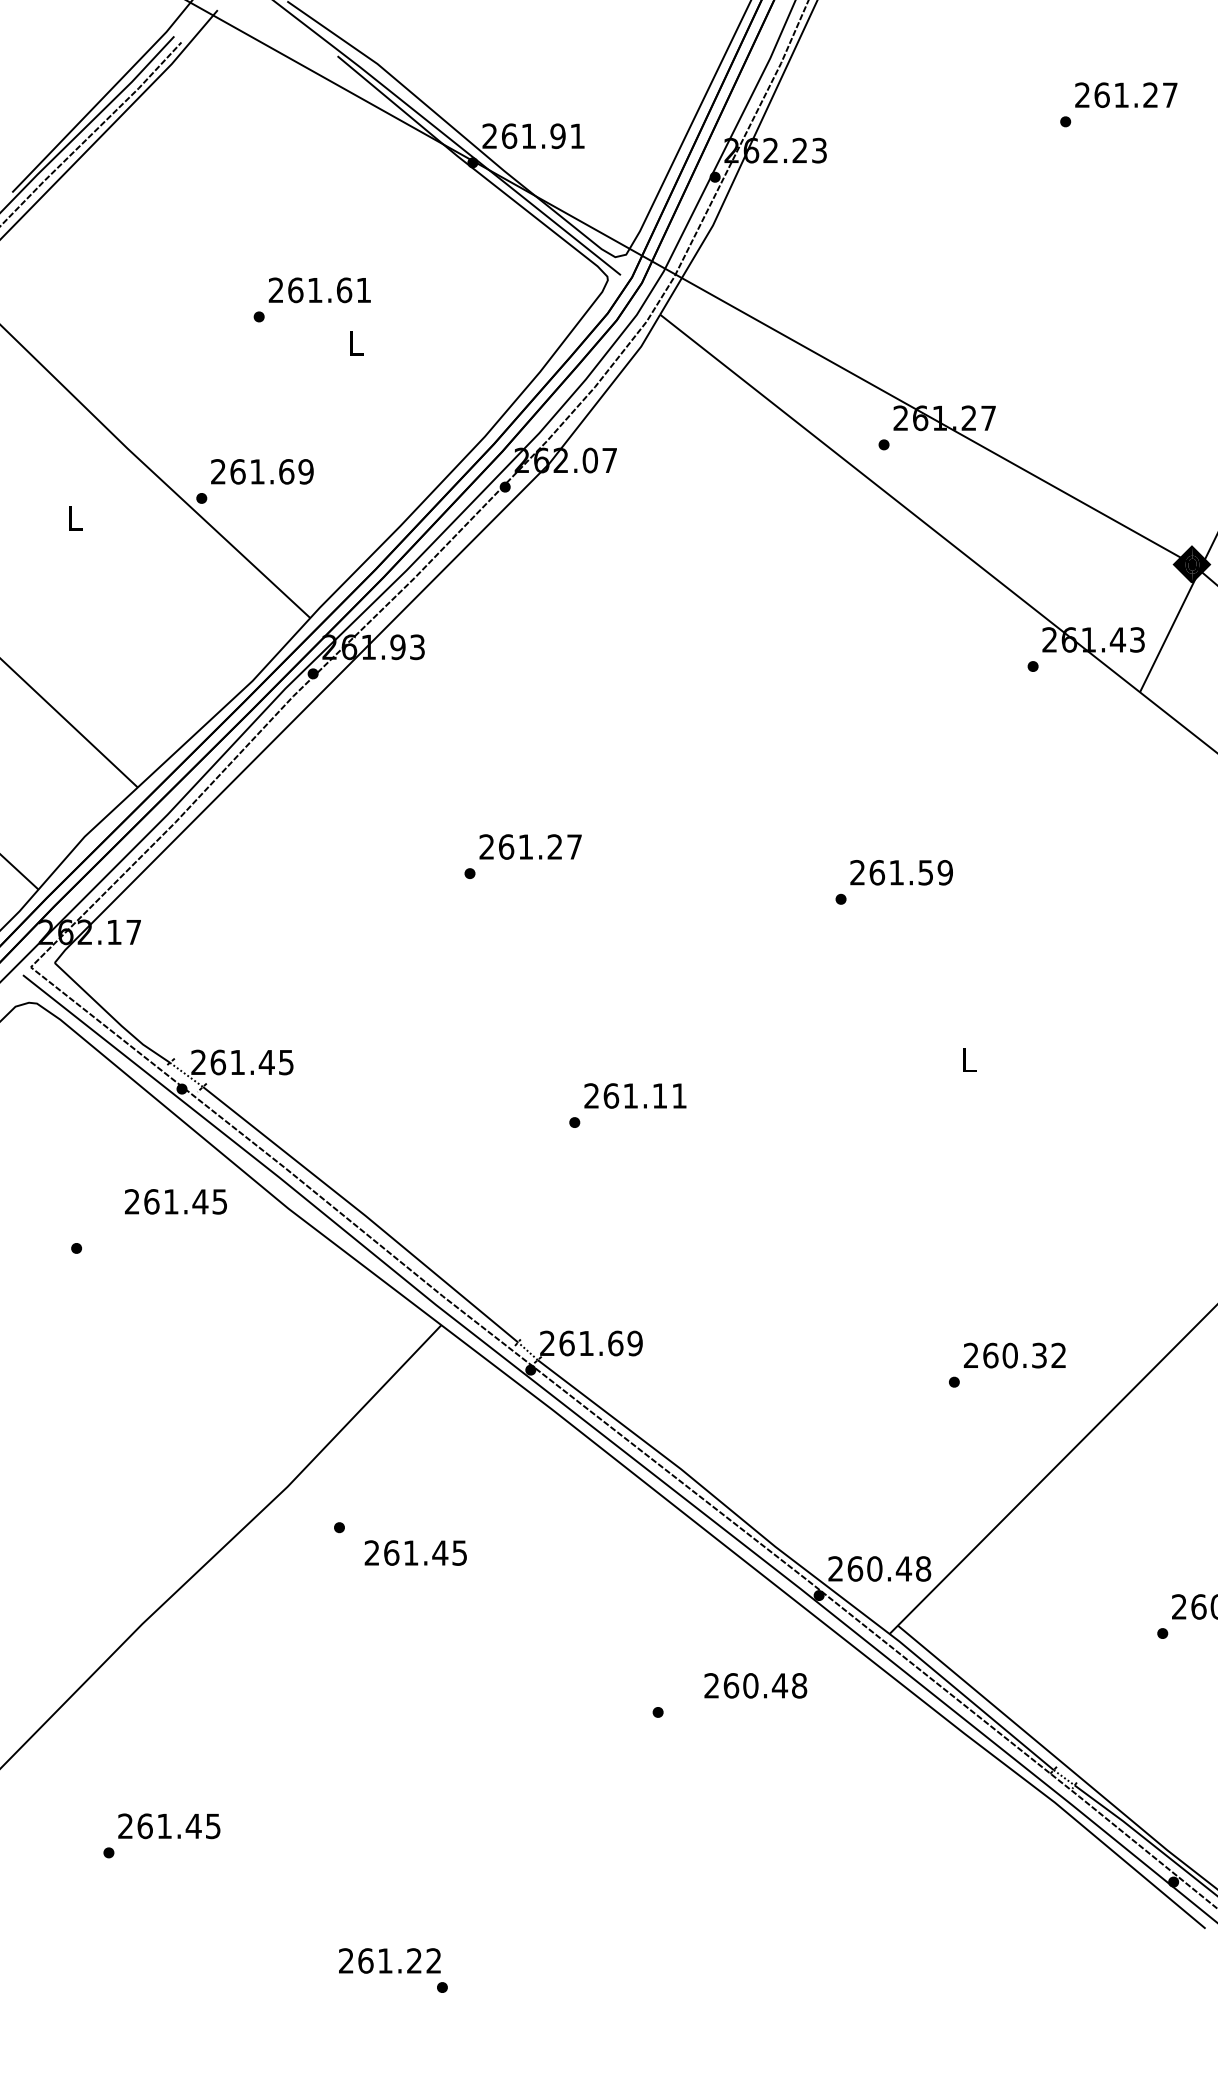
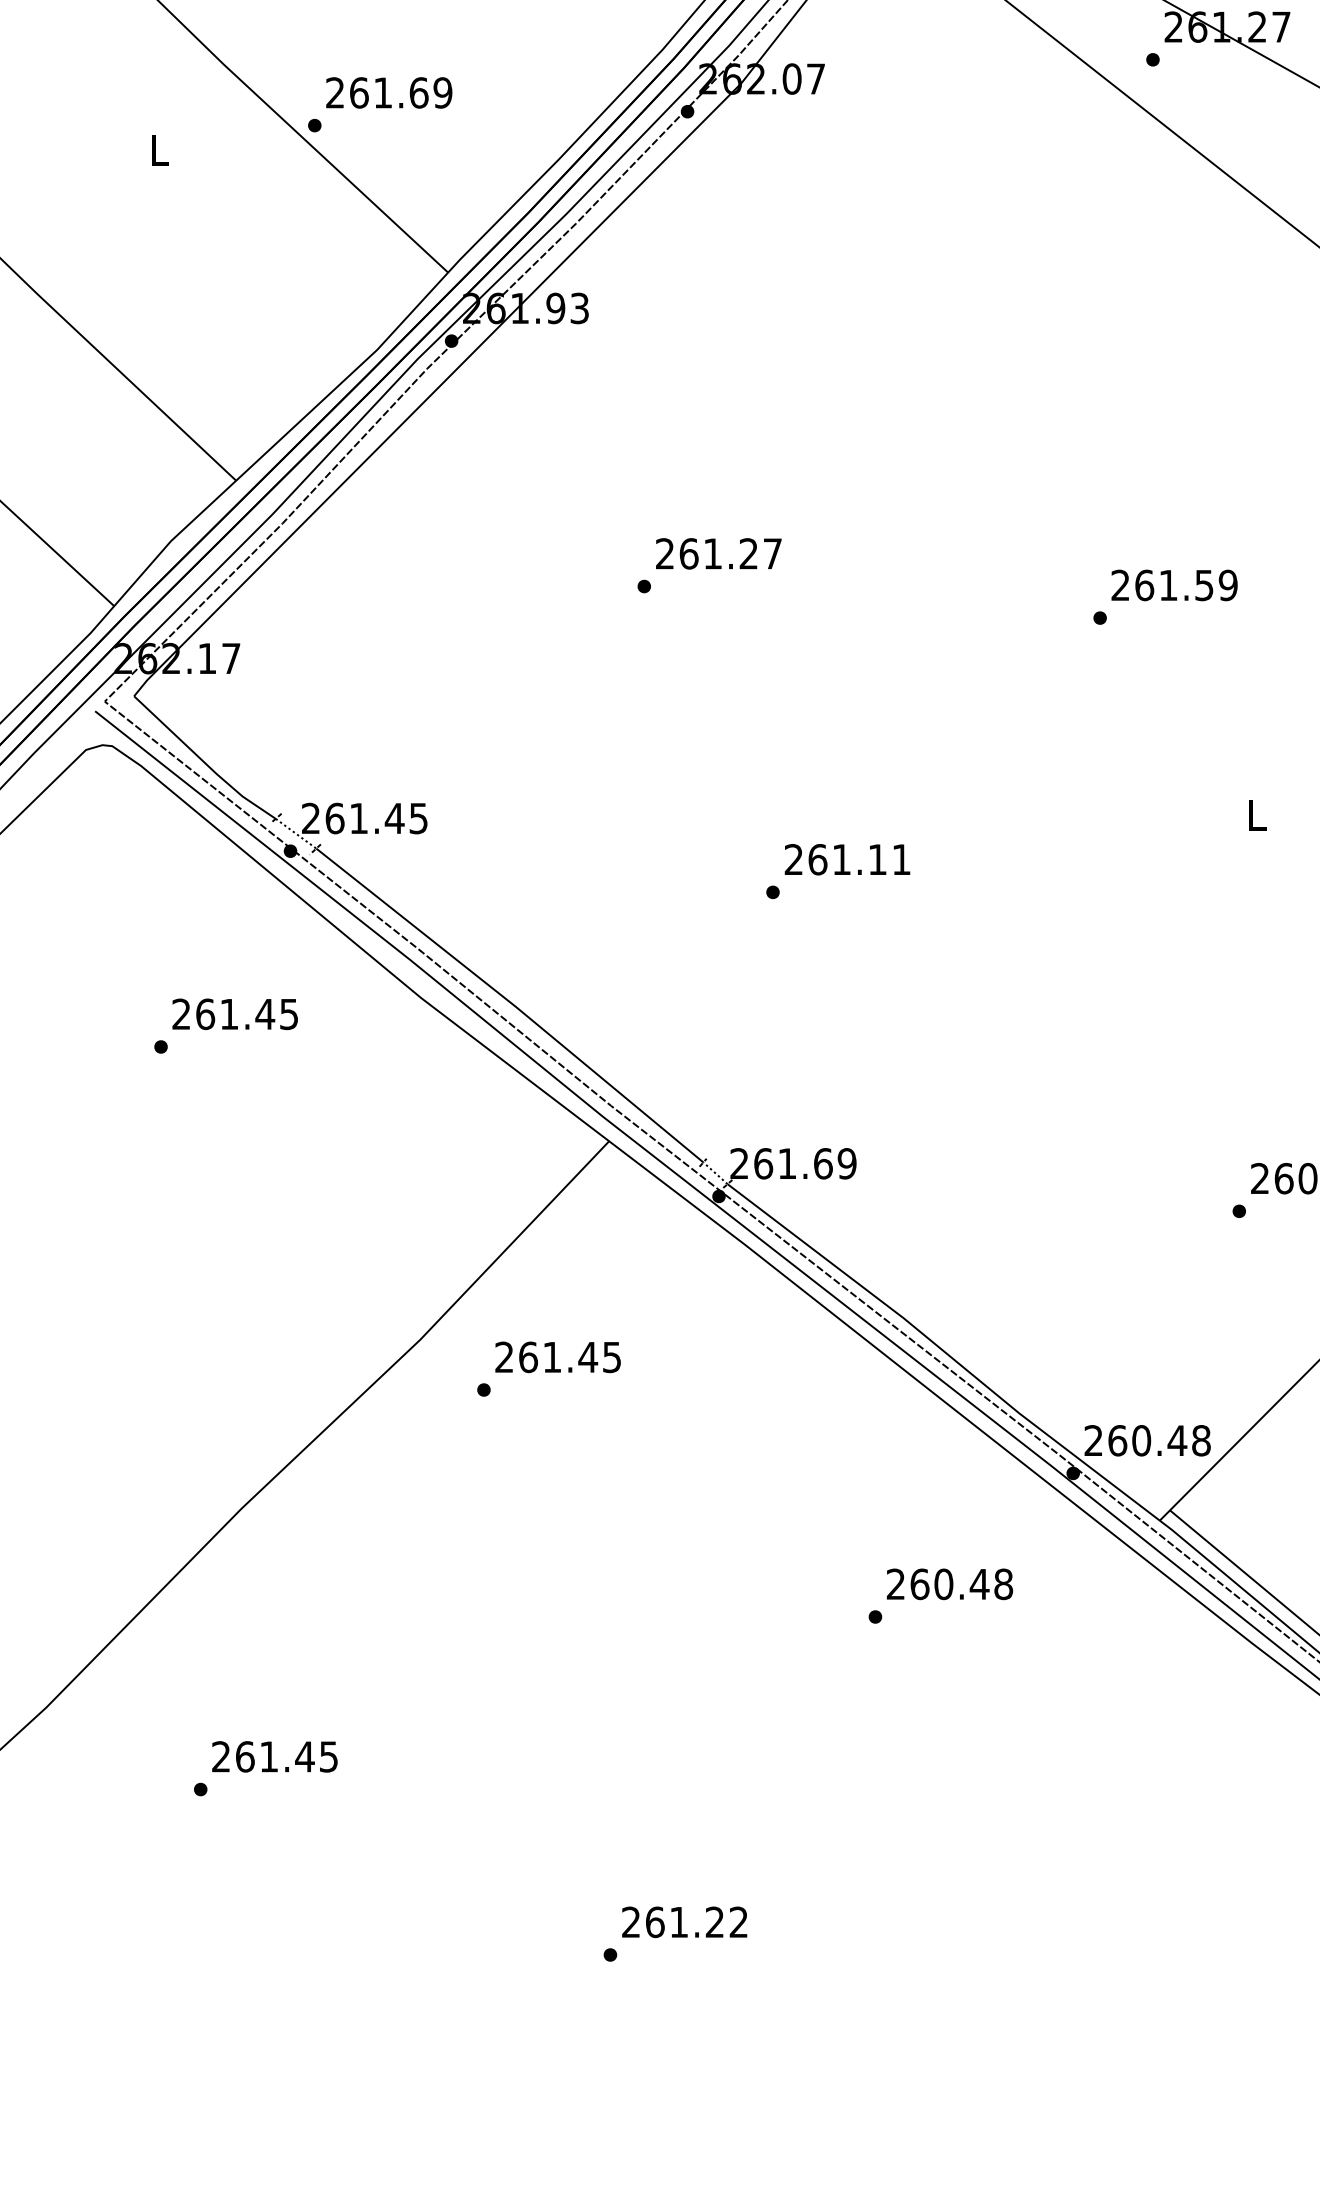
text: (175, 1201) -> (234, 1013), moved
text: (415, 1552) -> (557, 1356), moved
text: (755, 1685) -> (949, 1583), moved
text: (389, 1960) -> (684, 1921), moved

